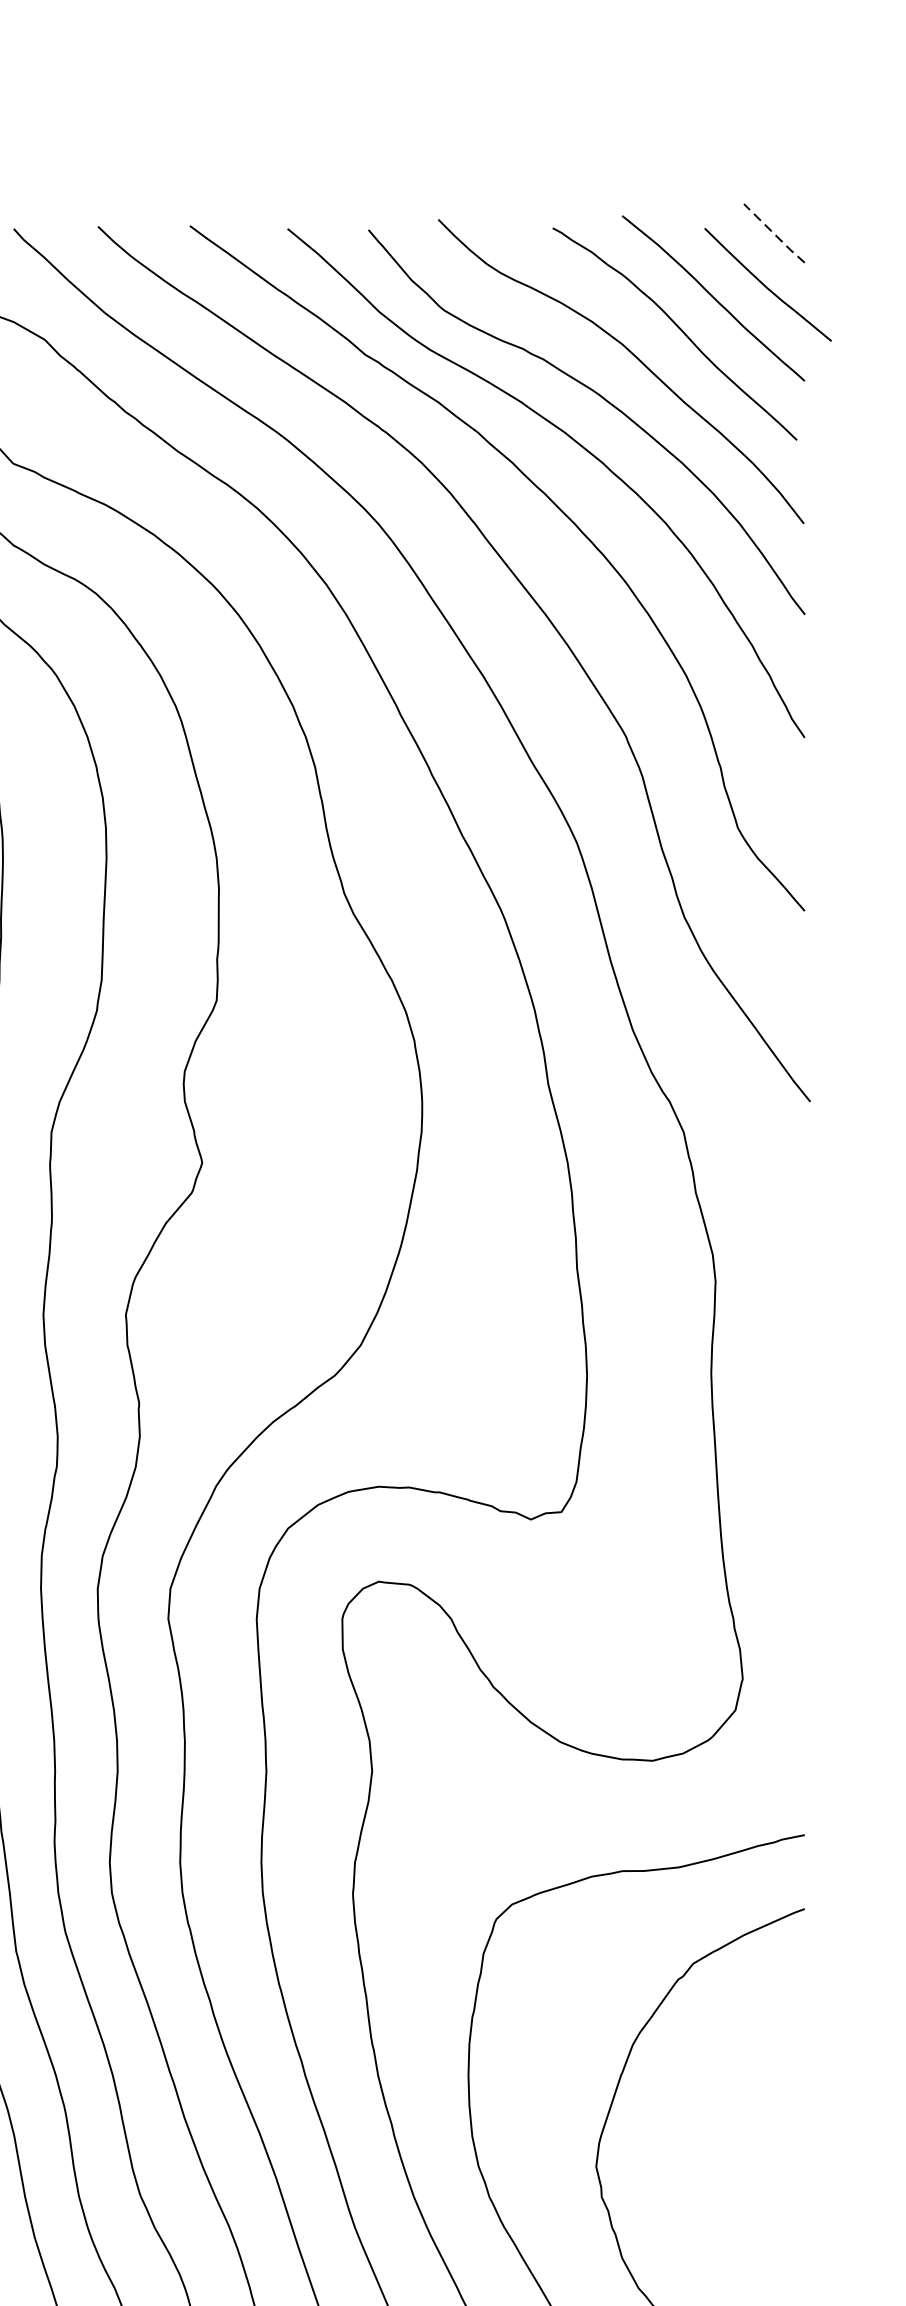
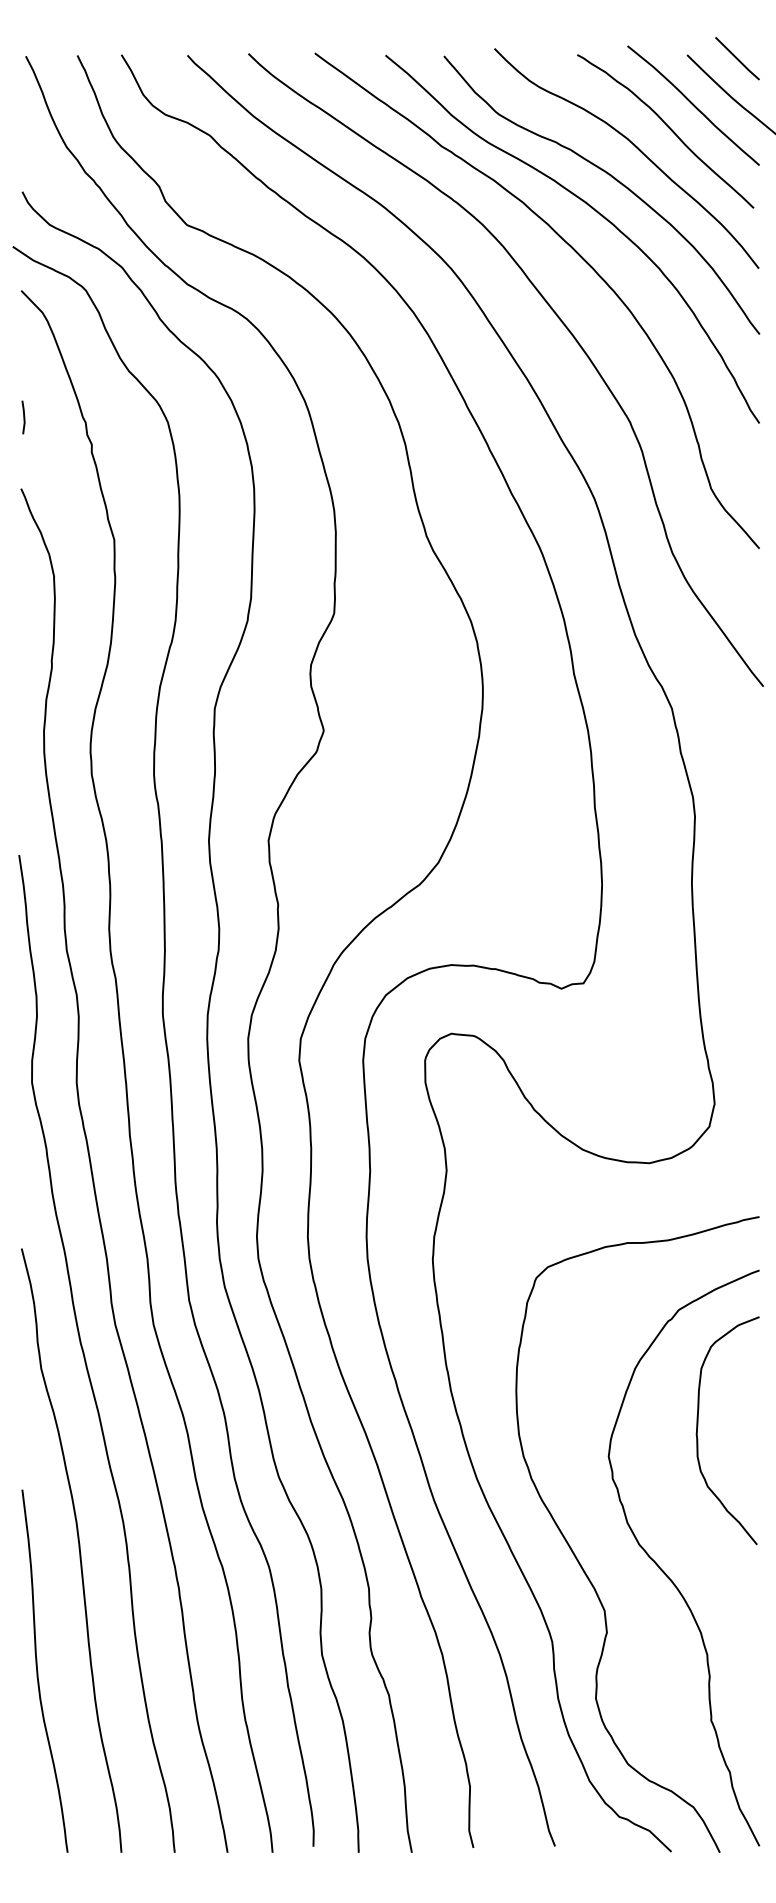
line: (774, 233) -> (737, 58), dashed -> solid
curve: (720, 2126) -> (698, 1427), added

